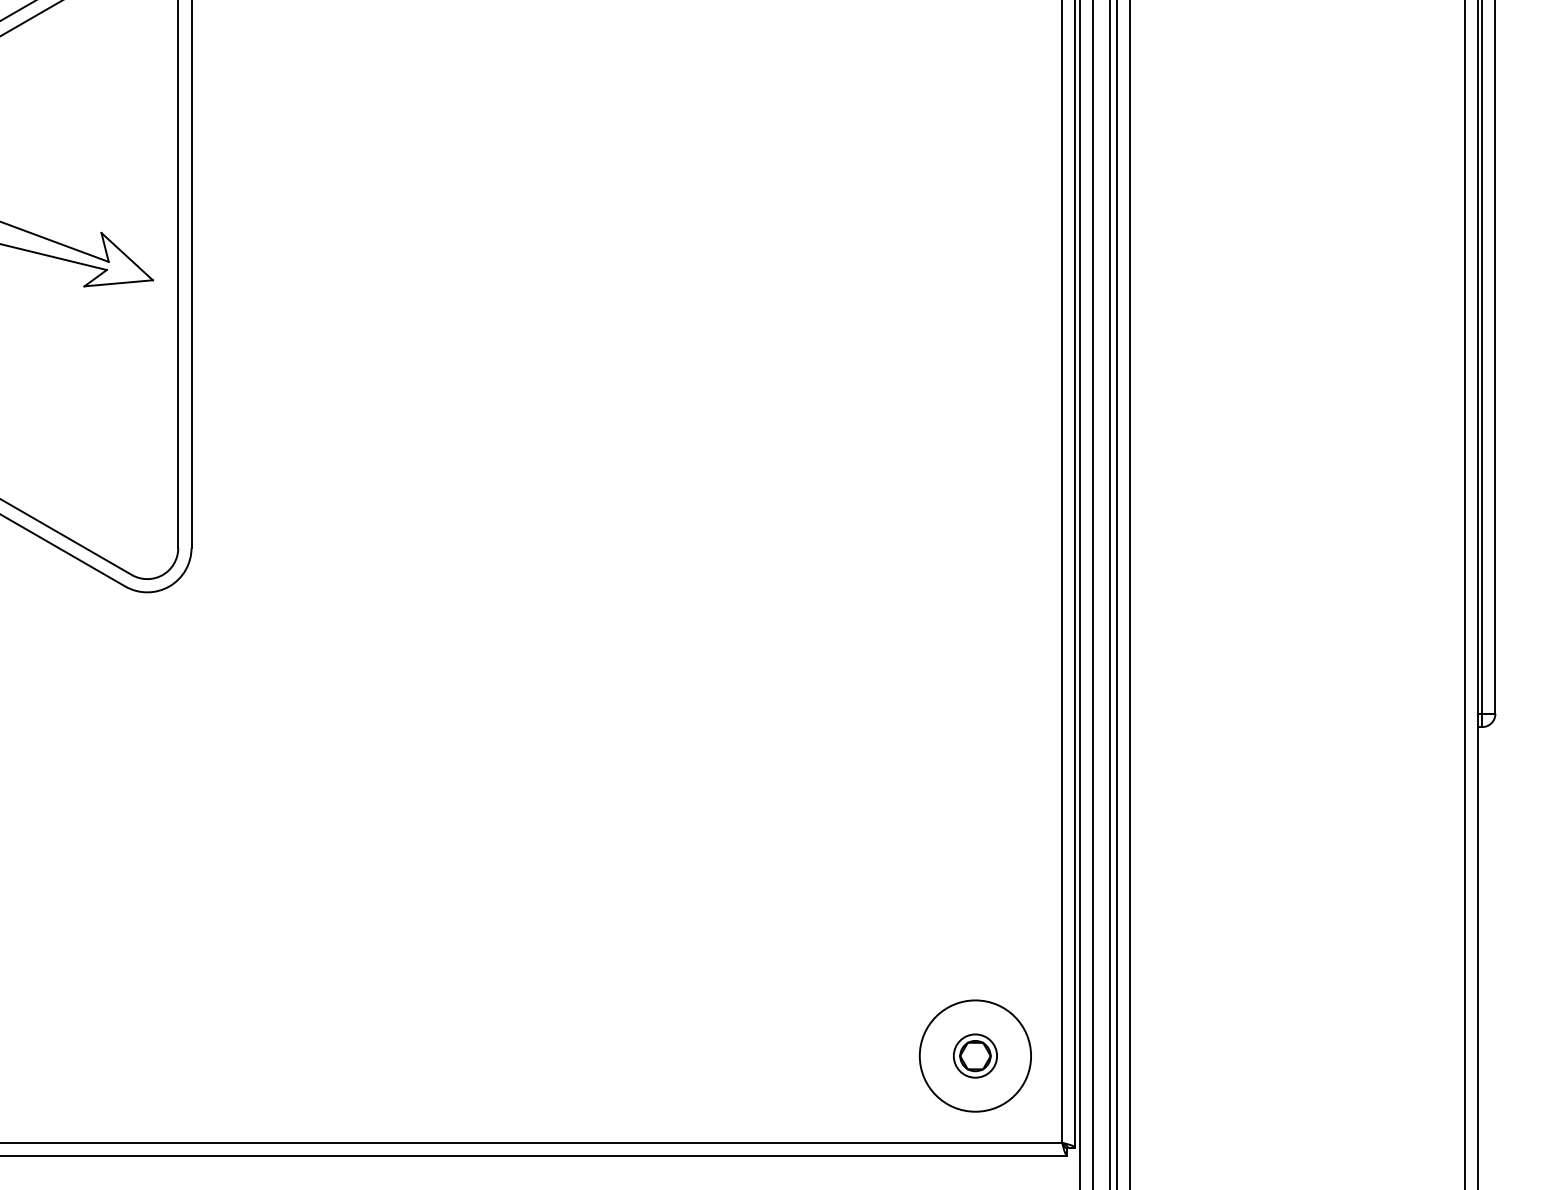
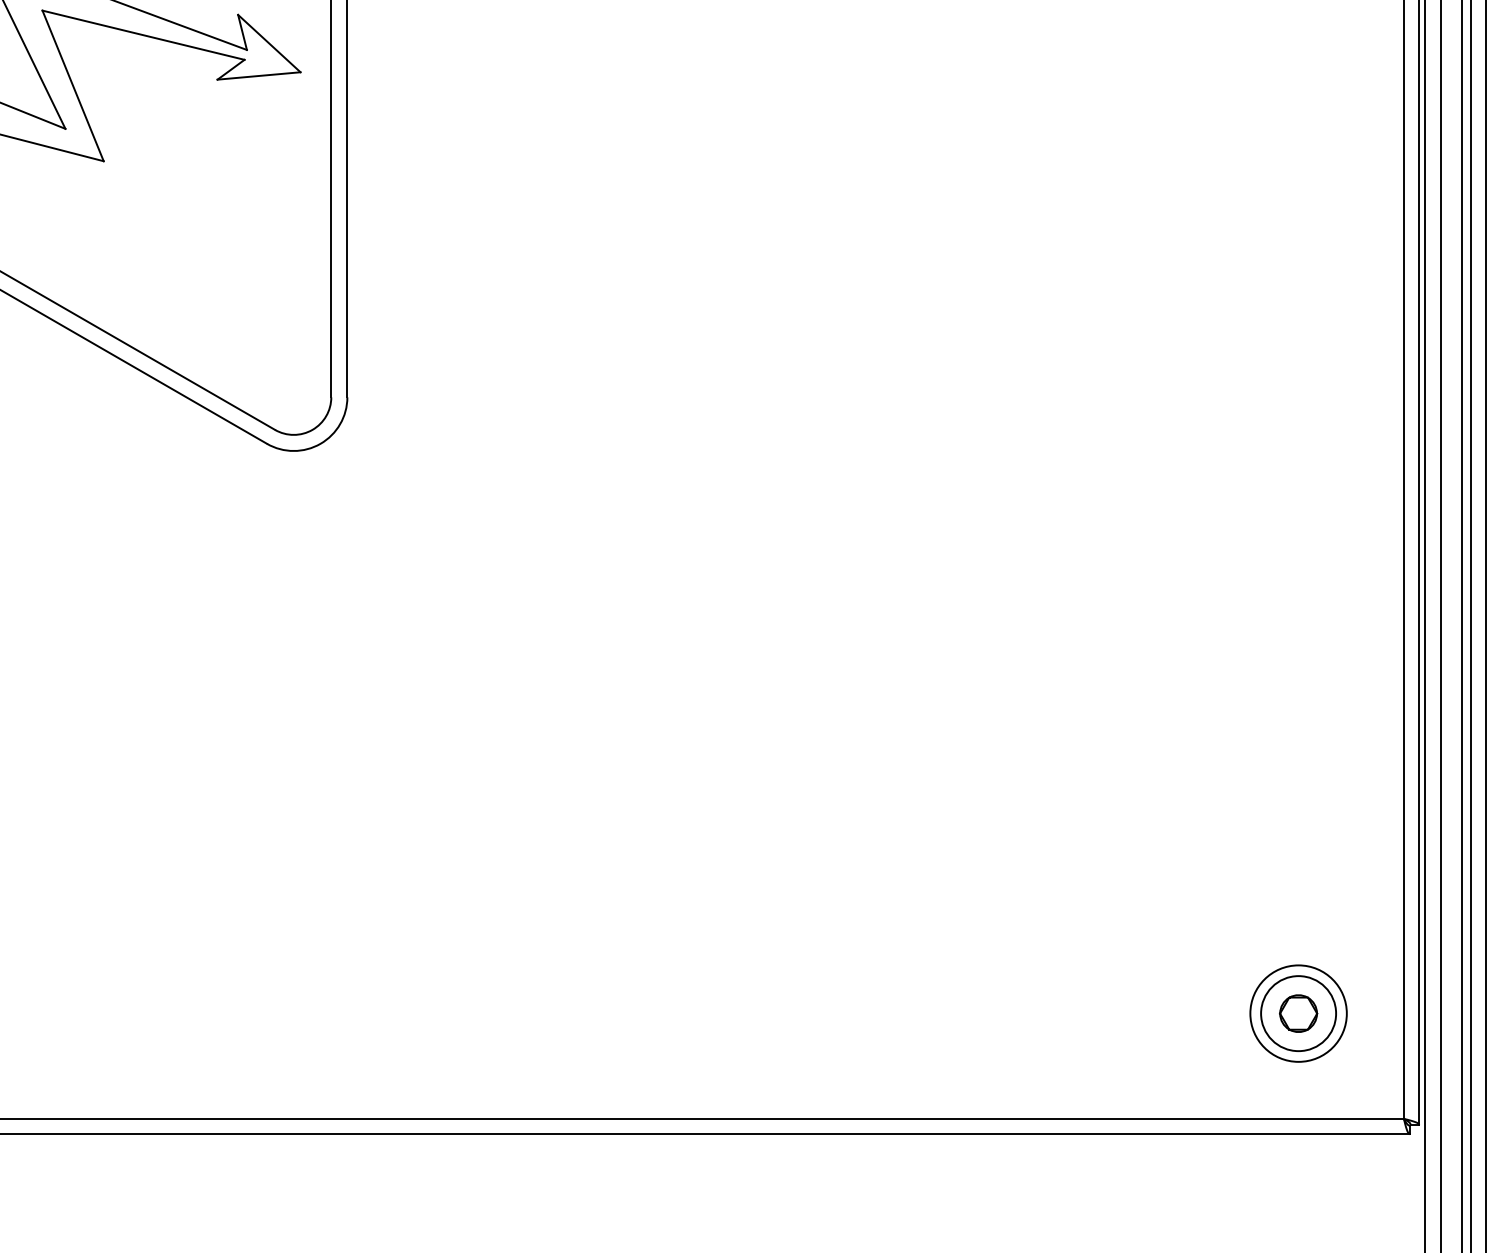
circle: (975, 1055) -> (1298, 1012), size x0.71
circle: (975, 1055) -> (1298, 1012), size x1.43

